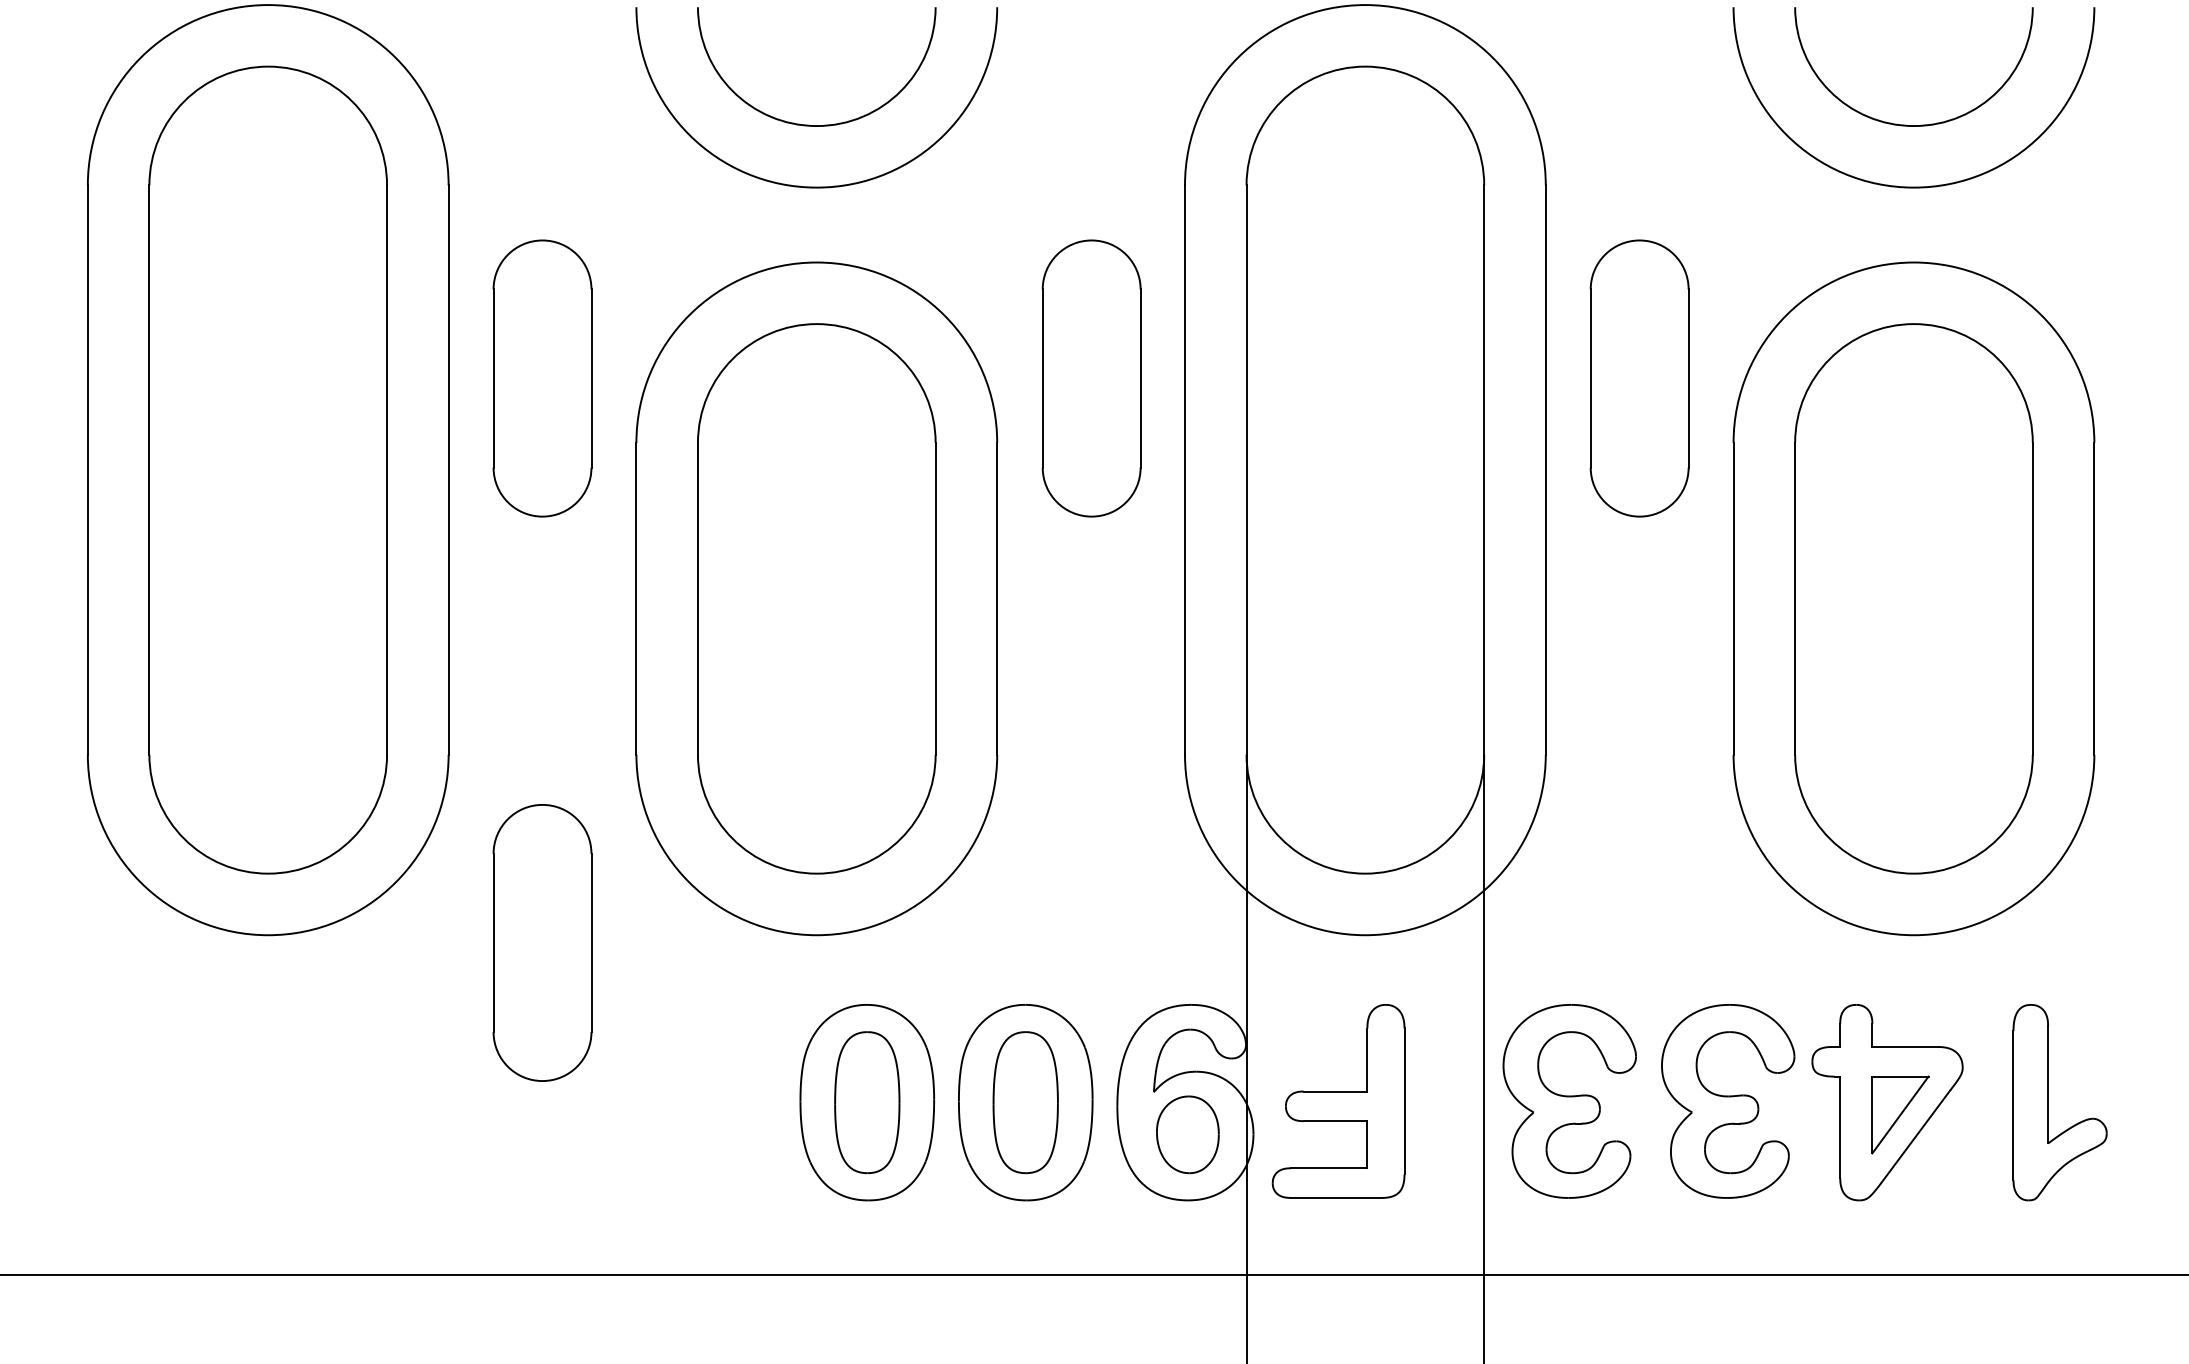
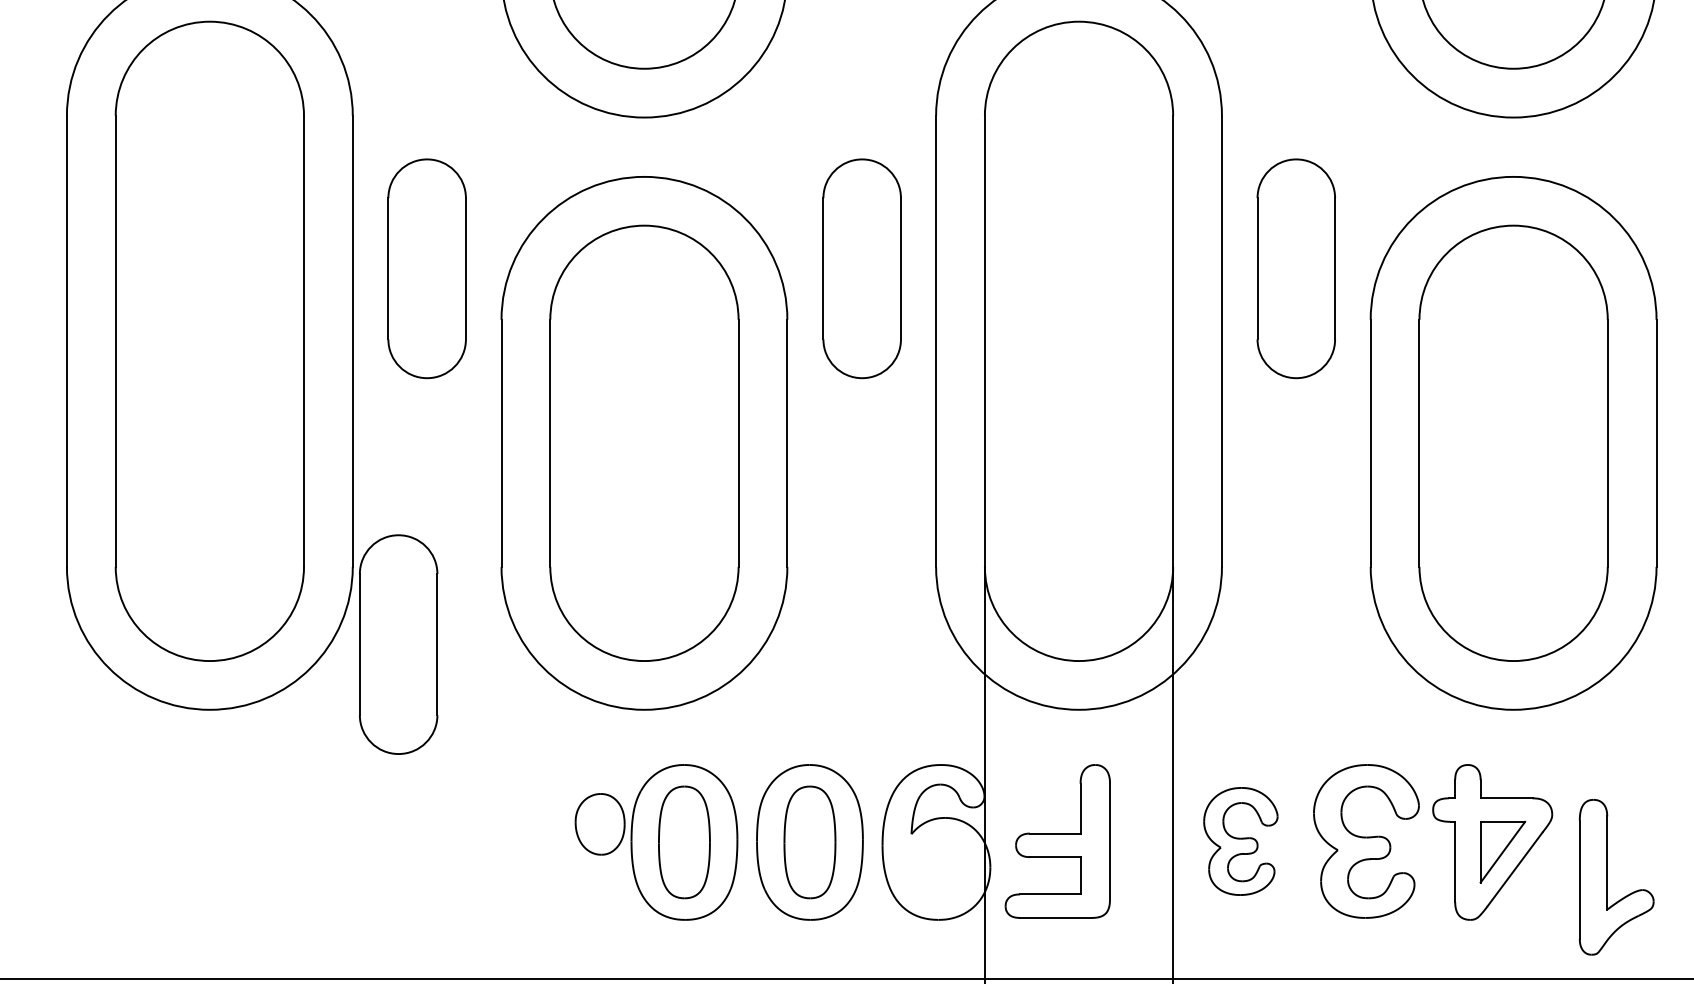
part: (542, 942) -> (398, 644), moved
part: (1569, 1101) -> (1240, 841), size x0.7
part: (2048, 1102) -> (1607, 877), moved
part: (1187, 1134) -> (599, 824), moved

